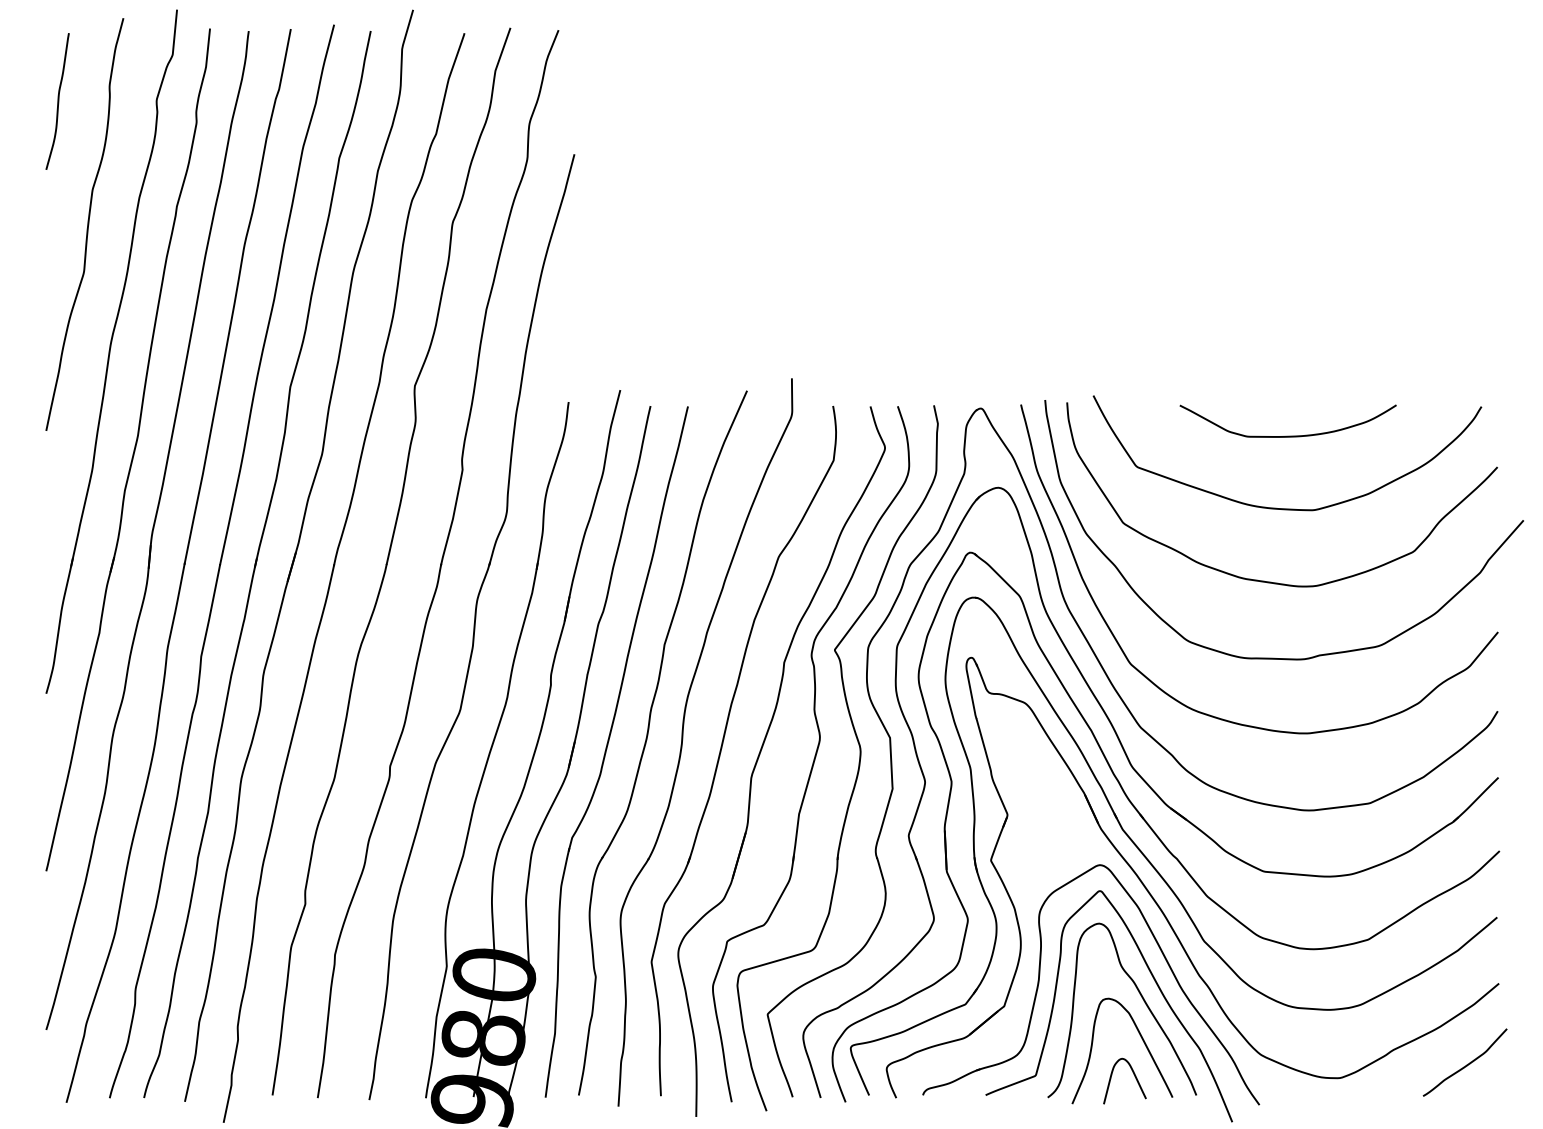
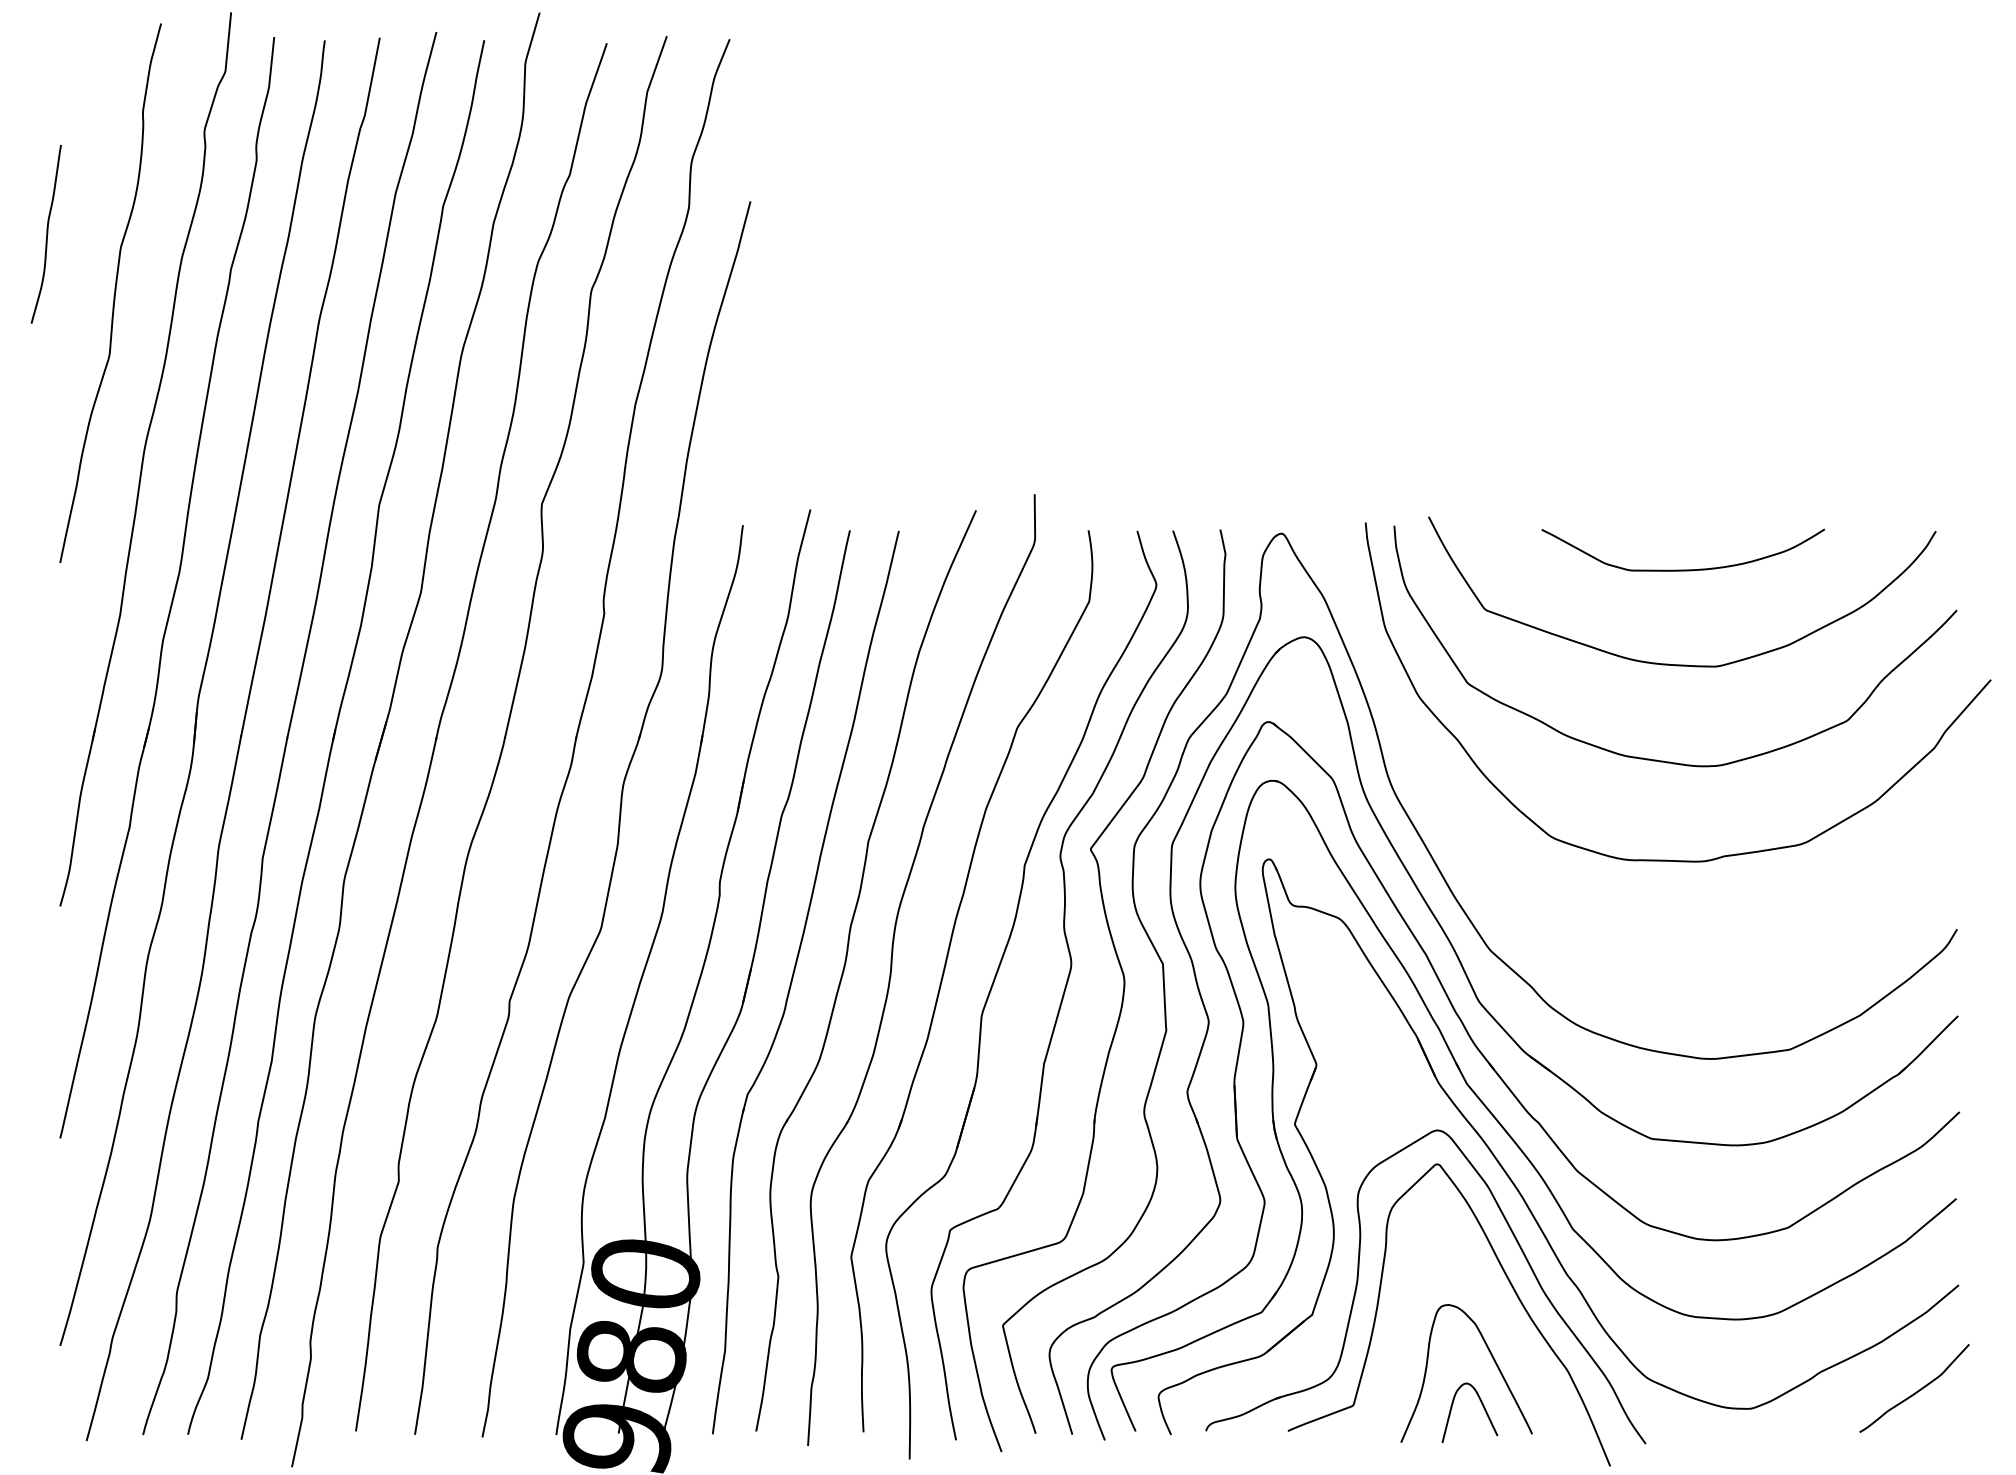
curve: (57, 101) -> (46, 234), moved
curve: (1213, 715) -> (1585, 934), removed
curve: (1142, 999) -> (1492, 1306), removed

